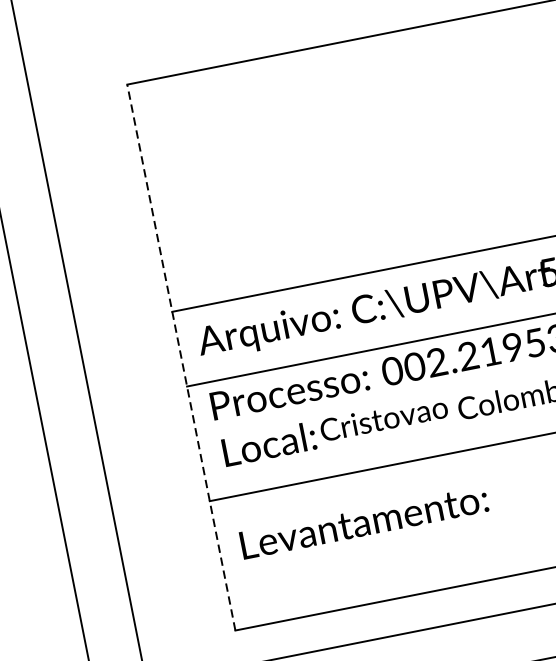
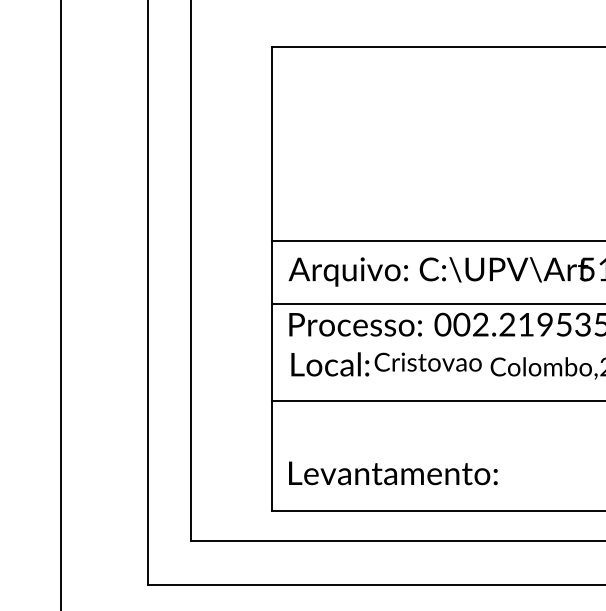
line: (181, 357) -> (272, 279), dashed -> solid
text: (364, 522) -> (393, 473), moved

